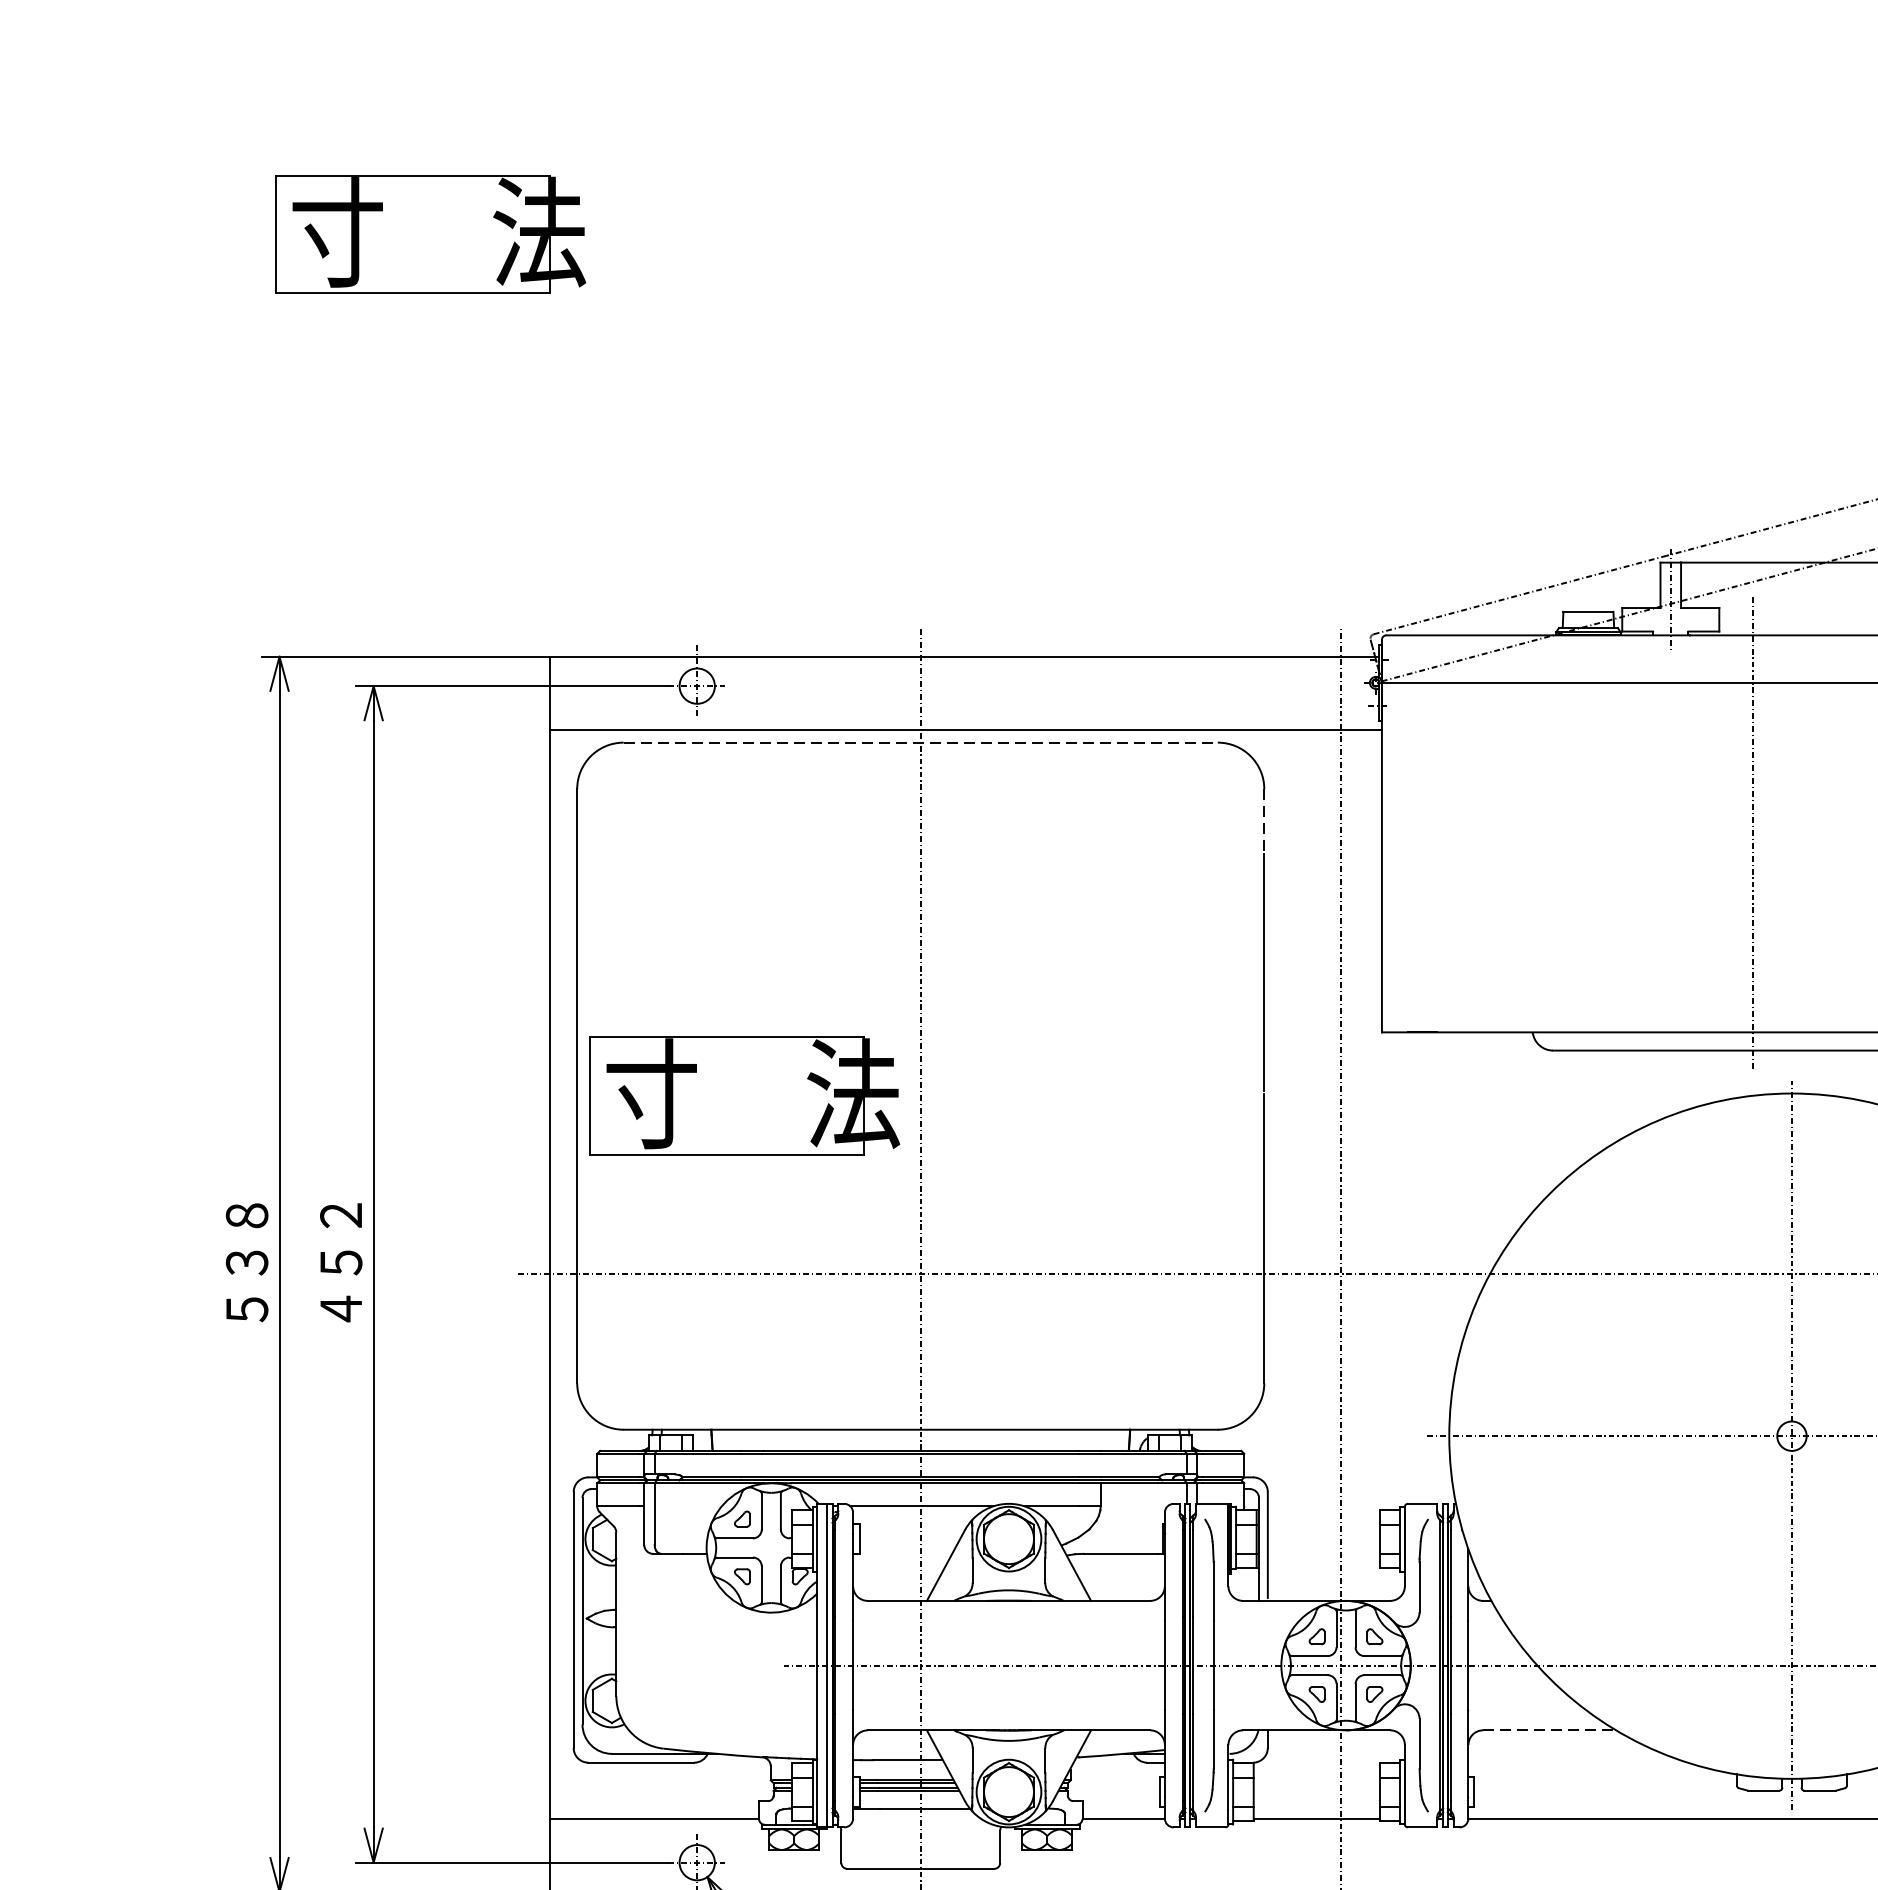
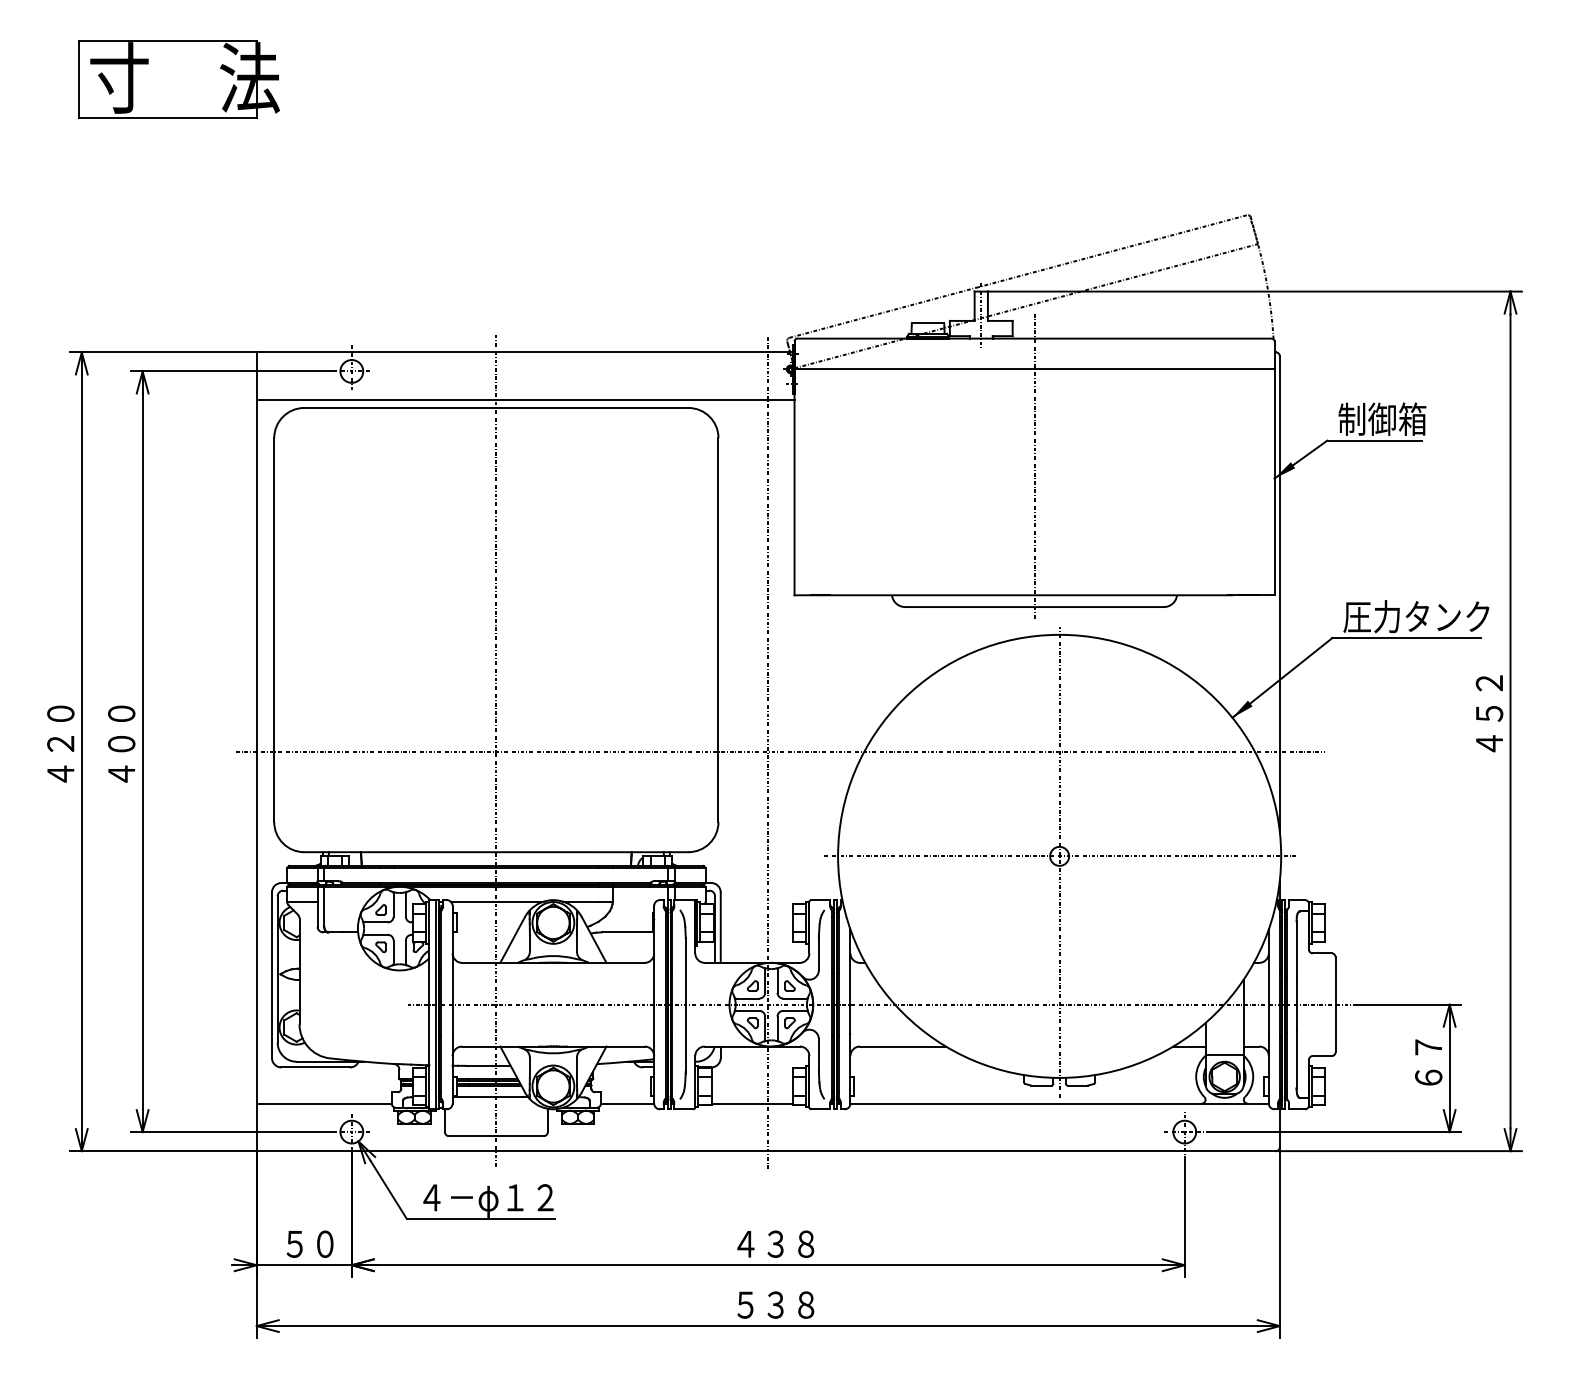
line: (920, 741) -> (496, 407), dashed -> solid
line: (1264, 820) -> (718, 458), dashed -> solid
part: (743, 1096) -> (381, 636), removed
text: (340, 1238) -> (121, 728), ４５２ -> ４００
text: (246, 1261) -> (60, 743), ５３８ -> ４２０
line: (1550, 1730) -> (903, 1046), dashed -> solid

